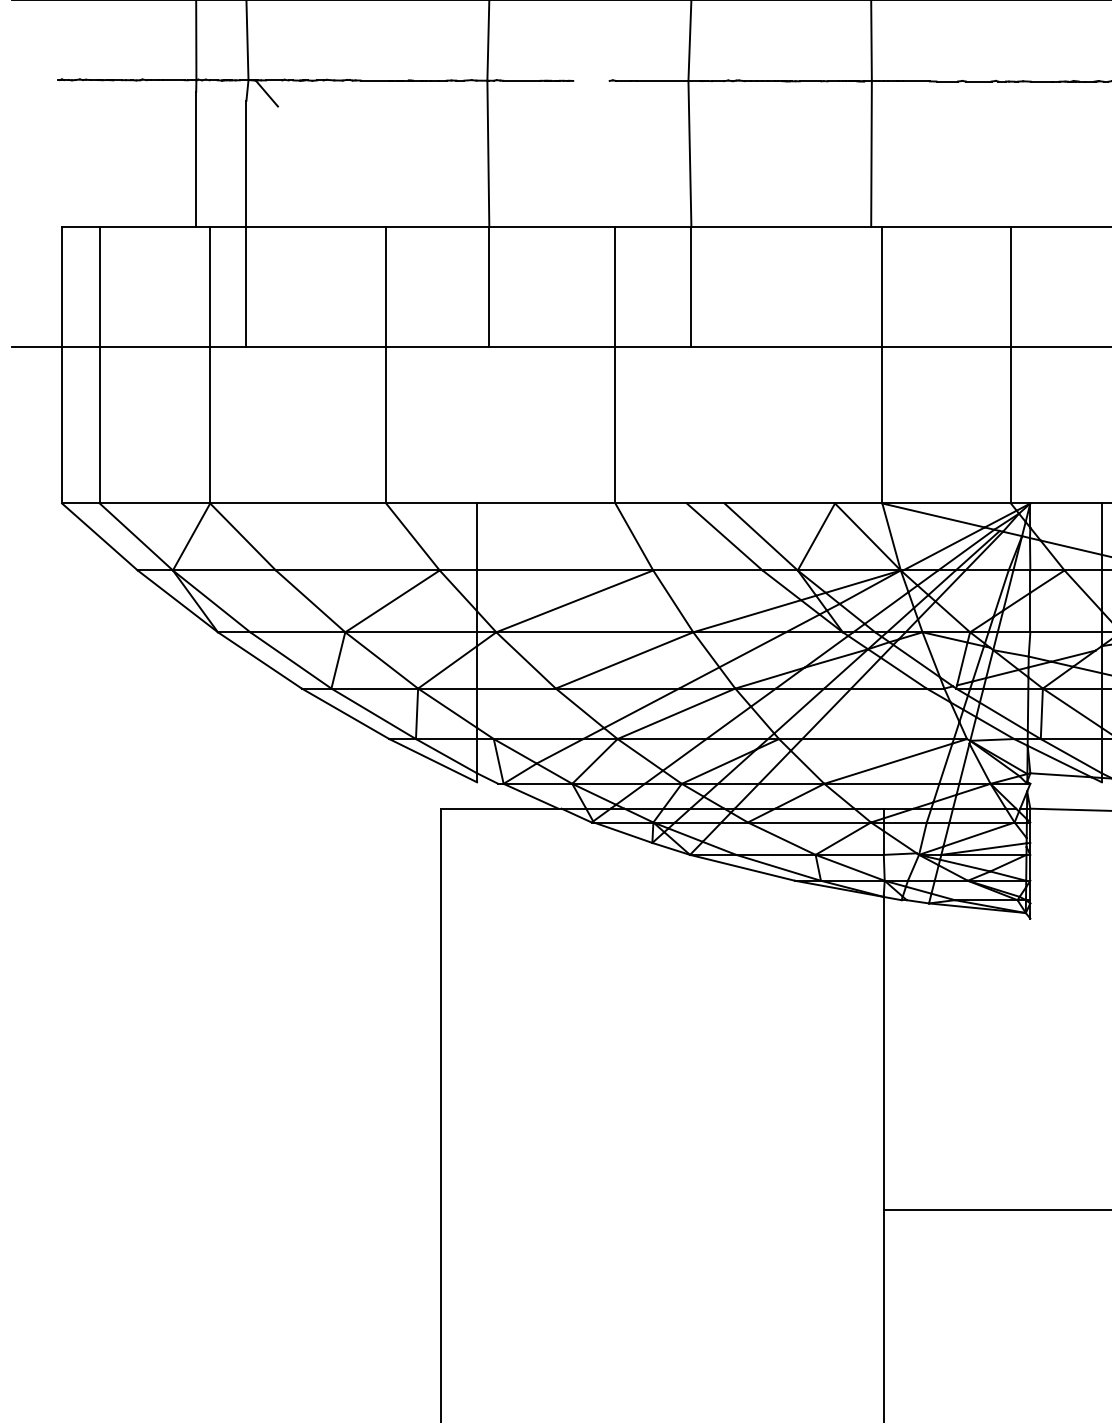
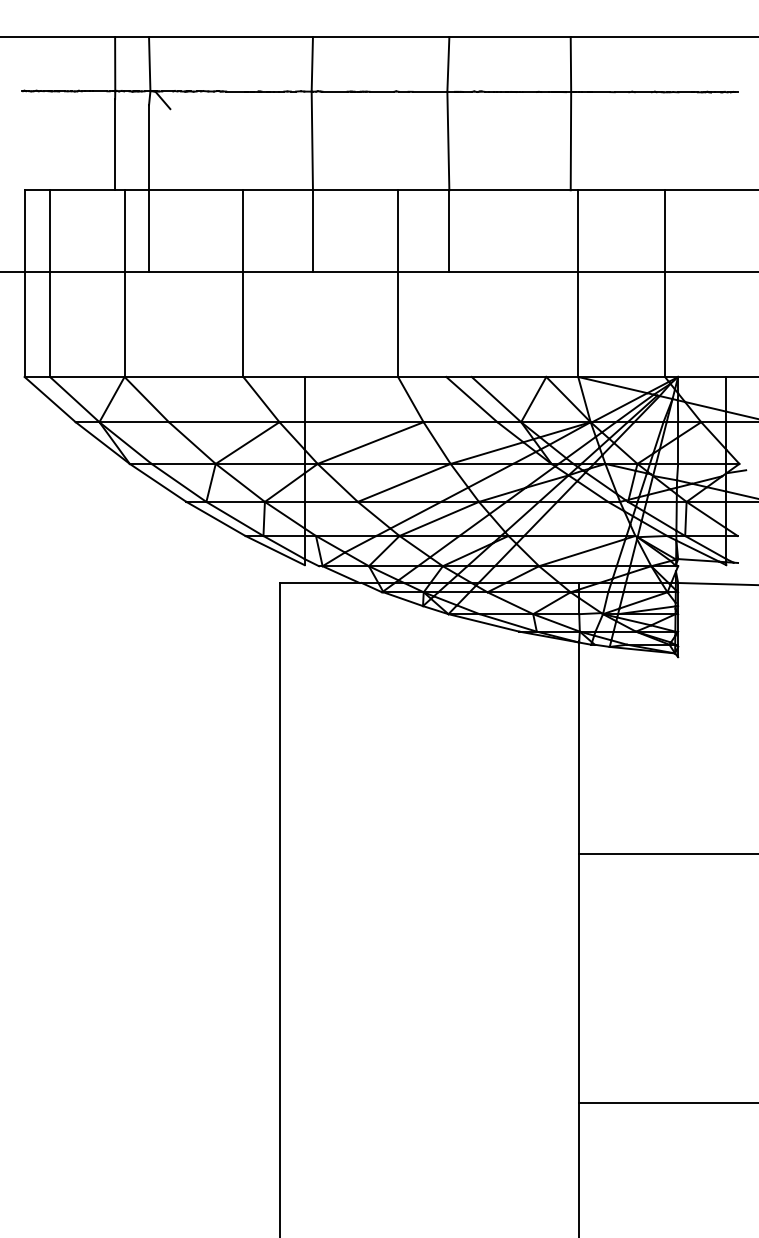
line: (590, 80) -> (381, 91), added

